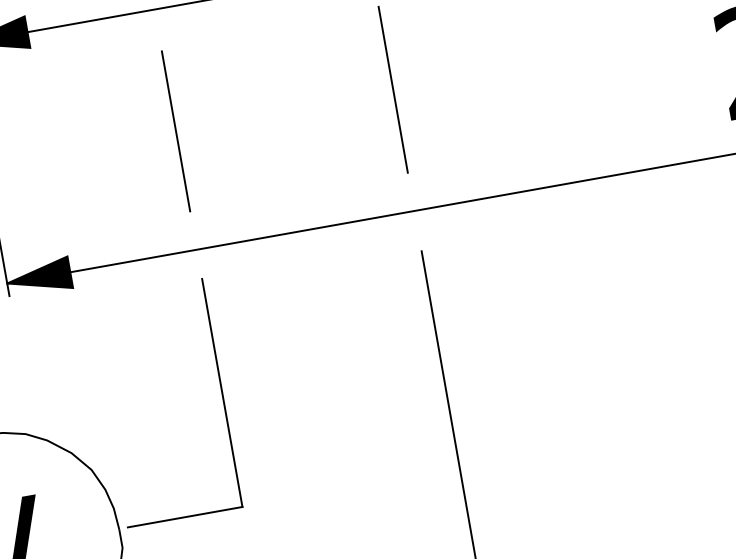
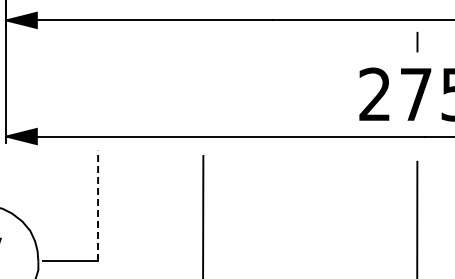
line: (393, 88) -> (203, 77), removed
line: (176, 131) -> (98, 79), removed
line: (223, 392) -> (98, 205), solid -> dashed

